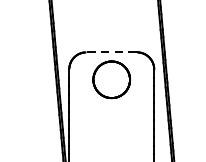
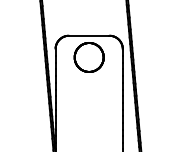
line: (110, 52) -> (88, 35), dashed -> solid

